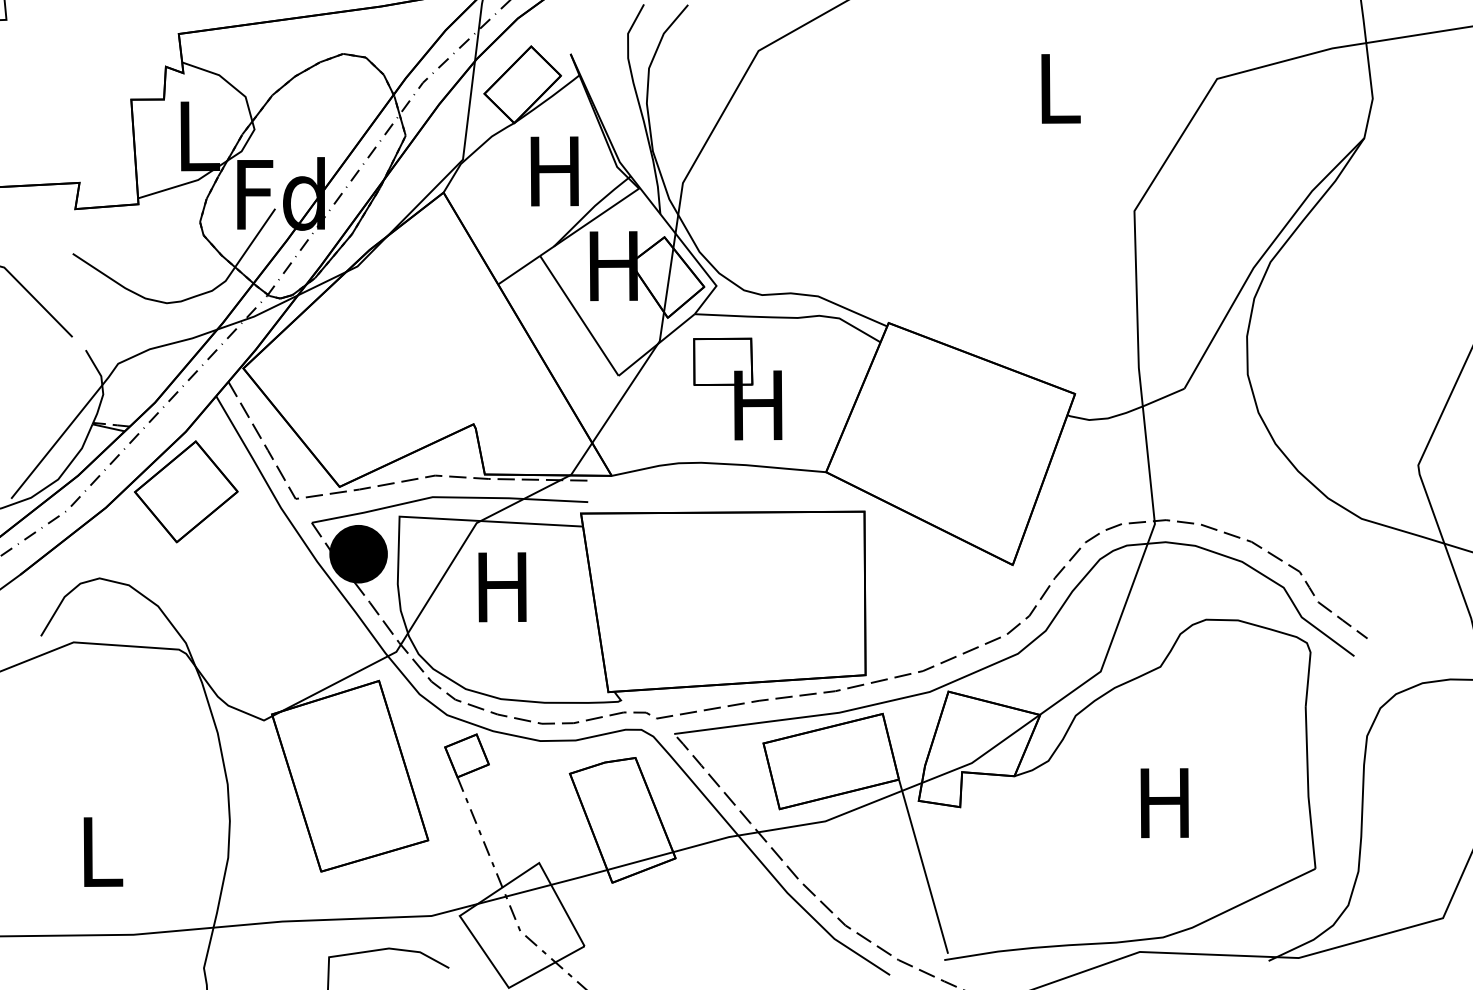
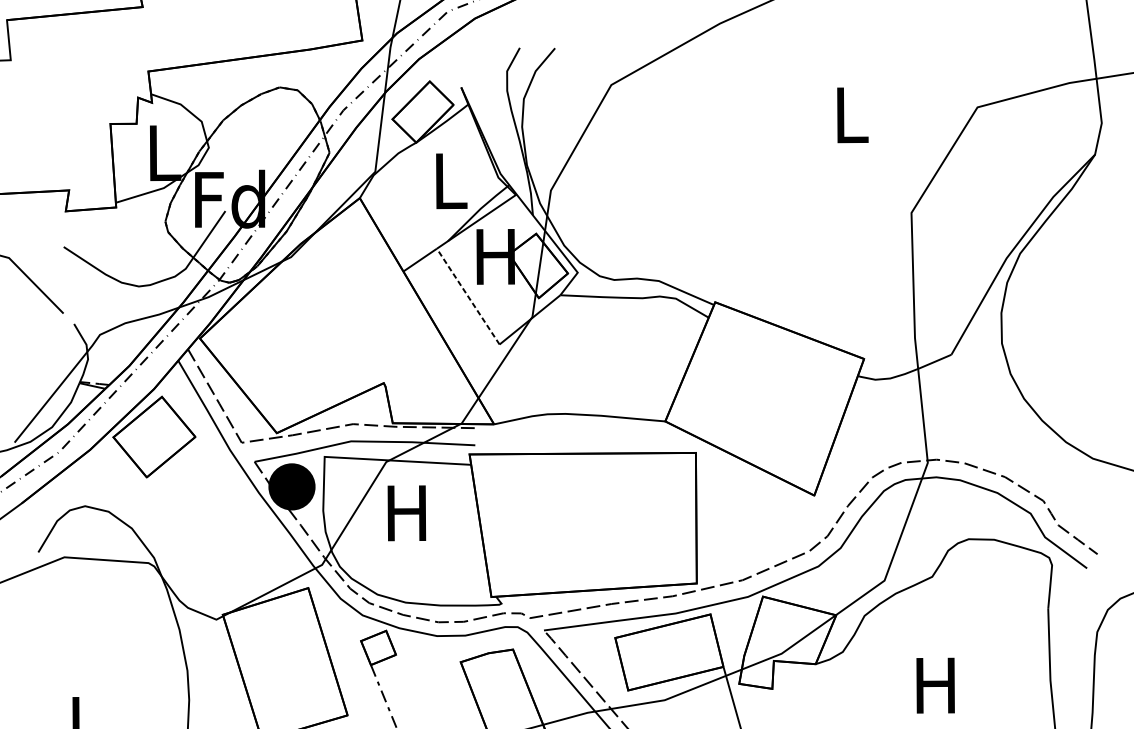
text: (554, 171) -> (448, 181), H -> L
line: (579, 315) -> (468, 296), solid -> dashed
part: (737, 388) -> (594, 354), removed

